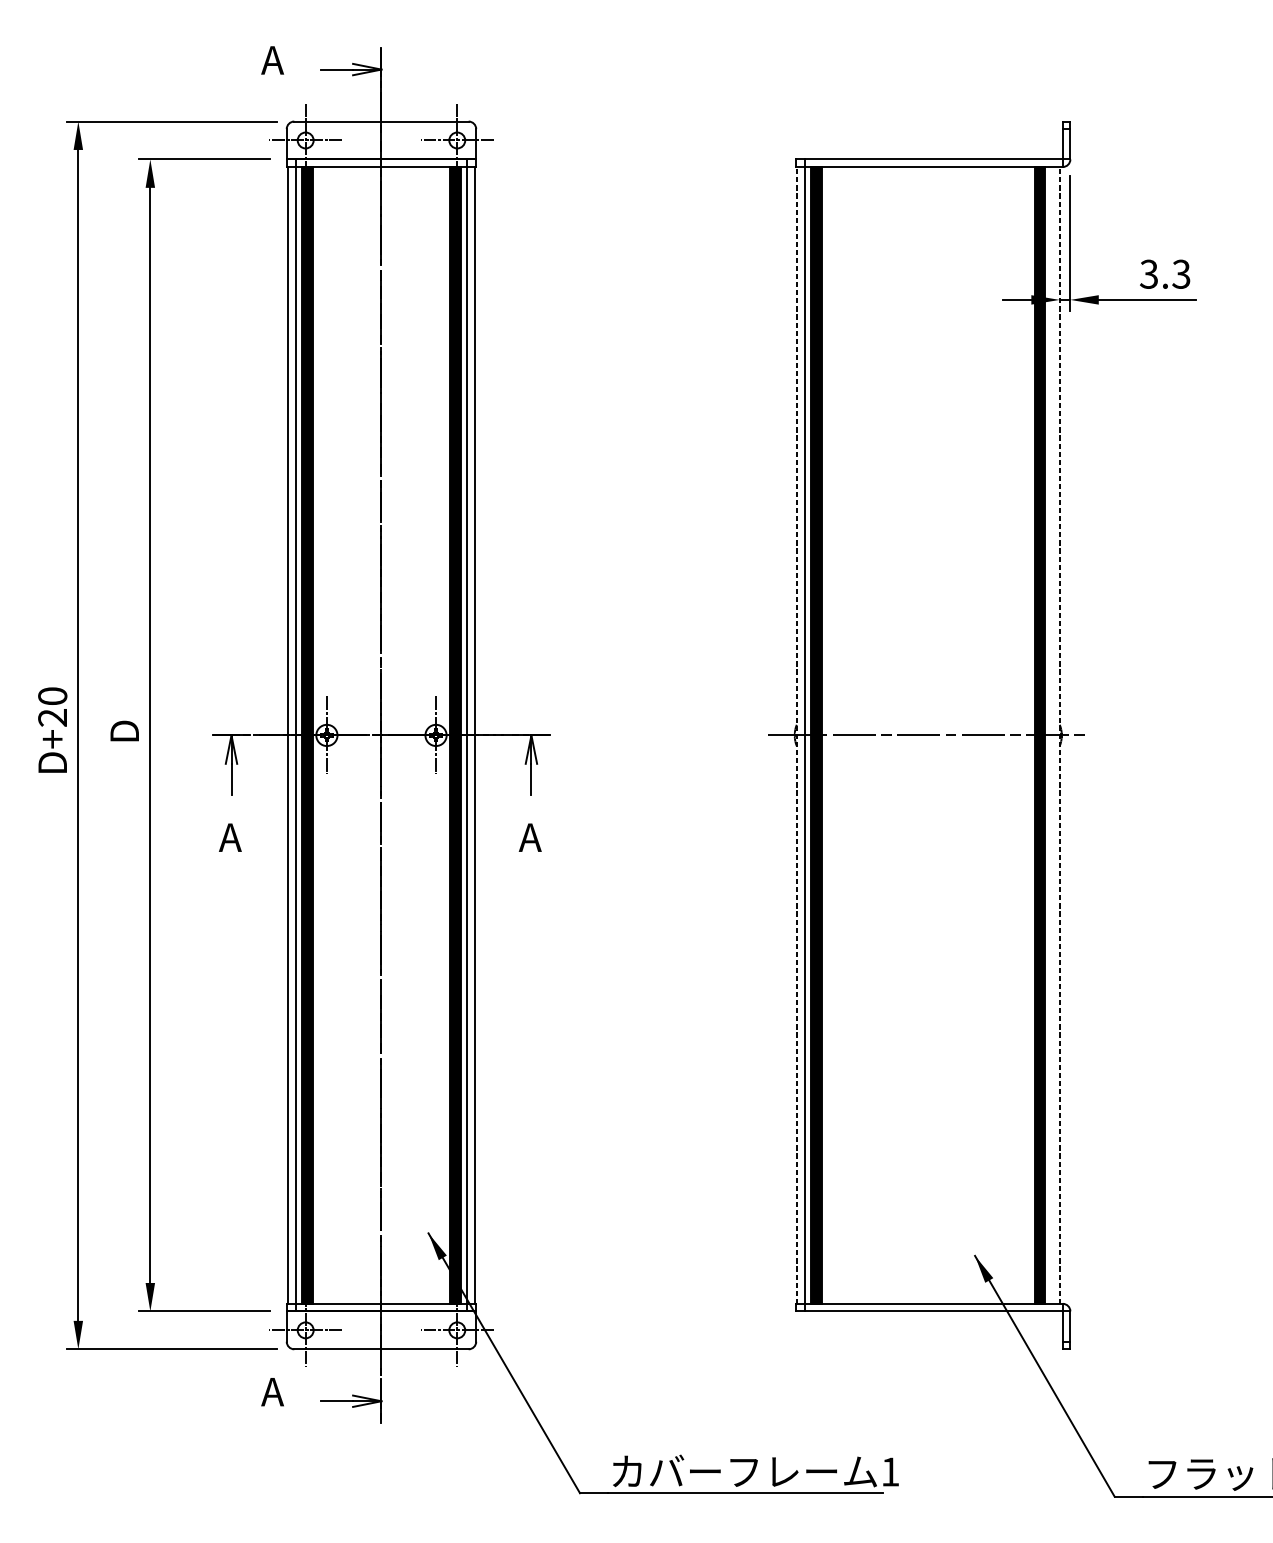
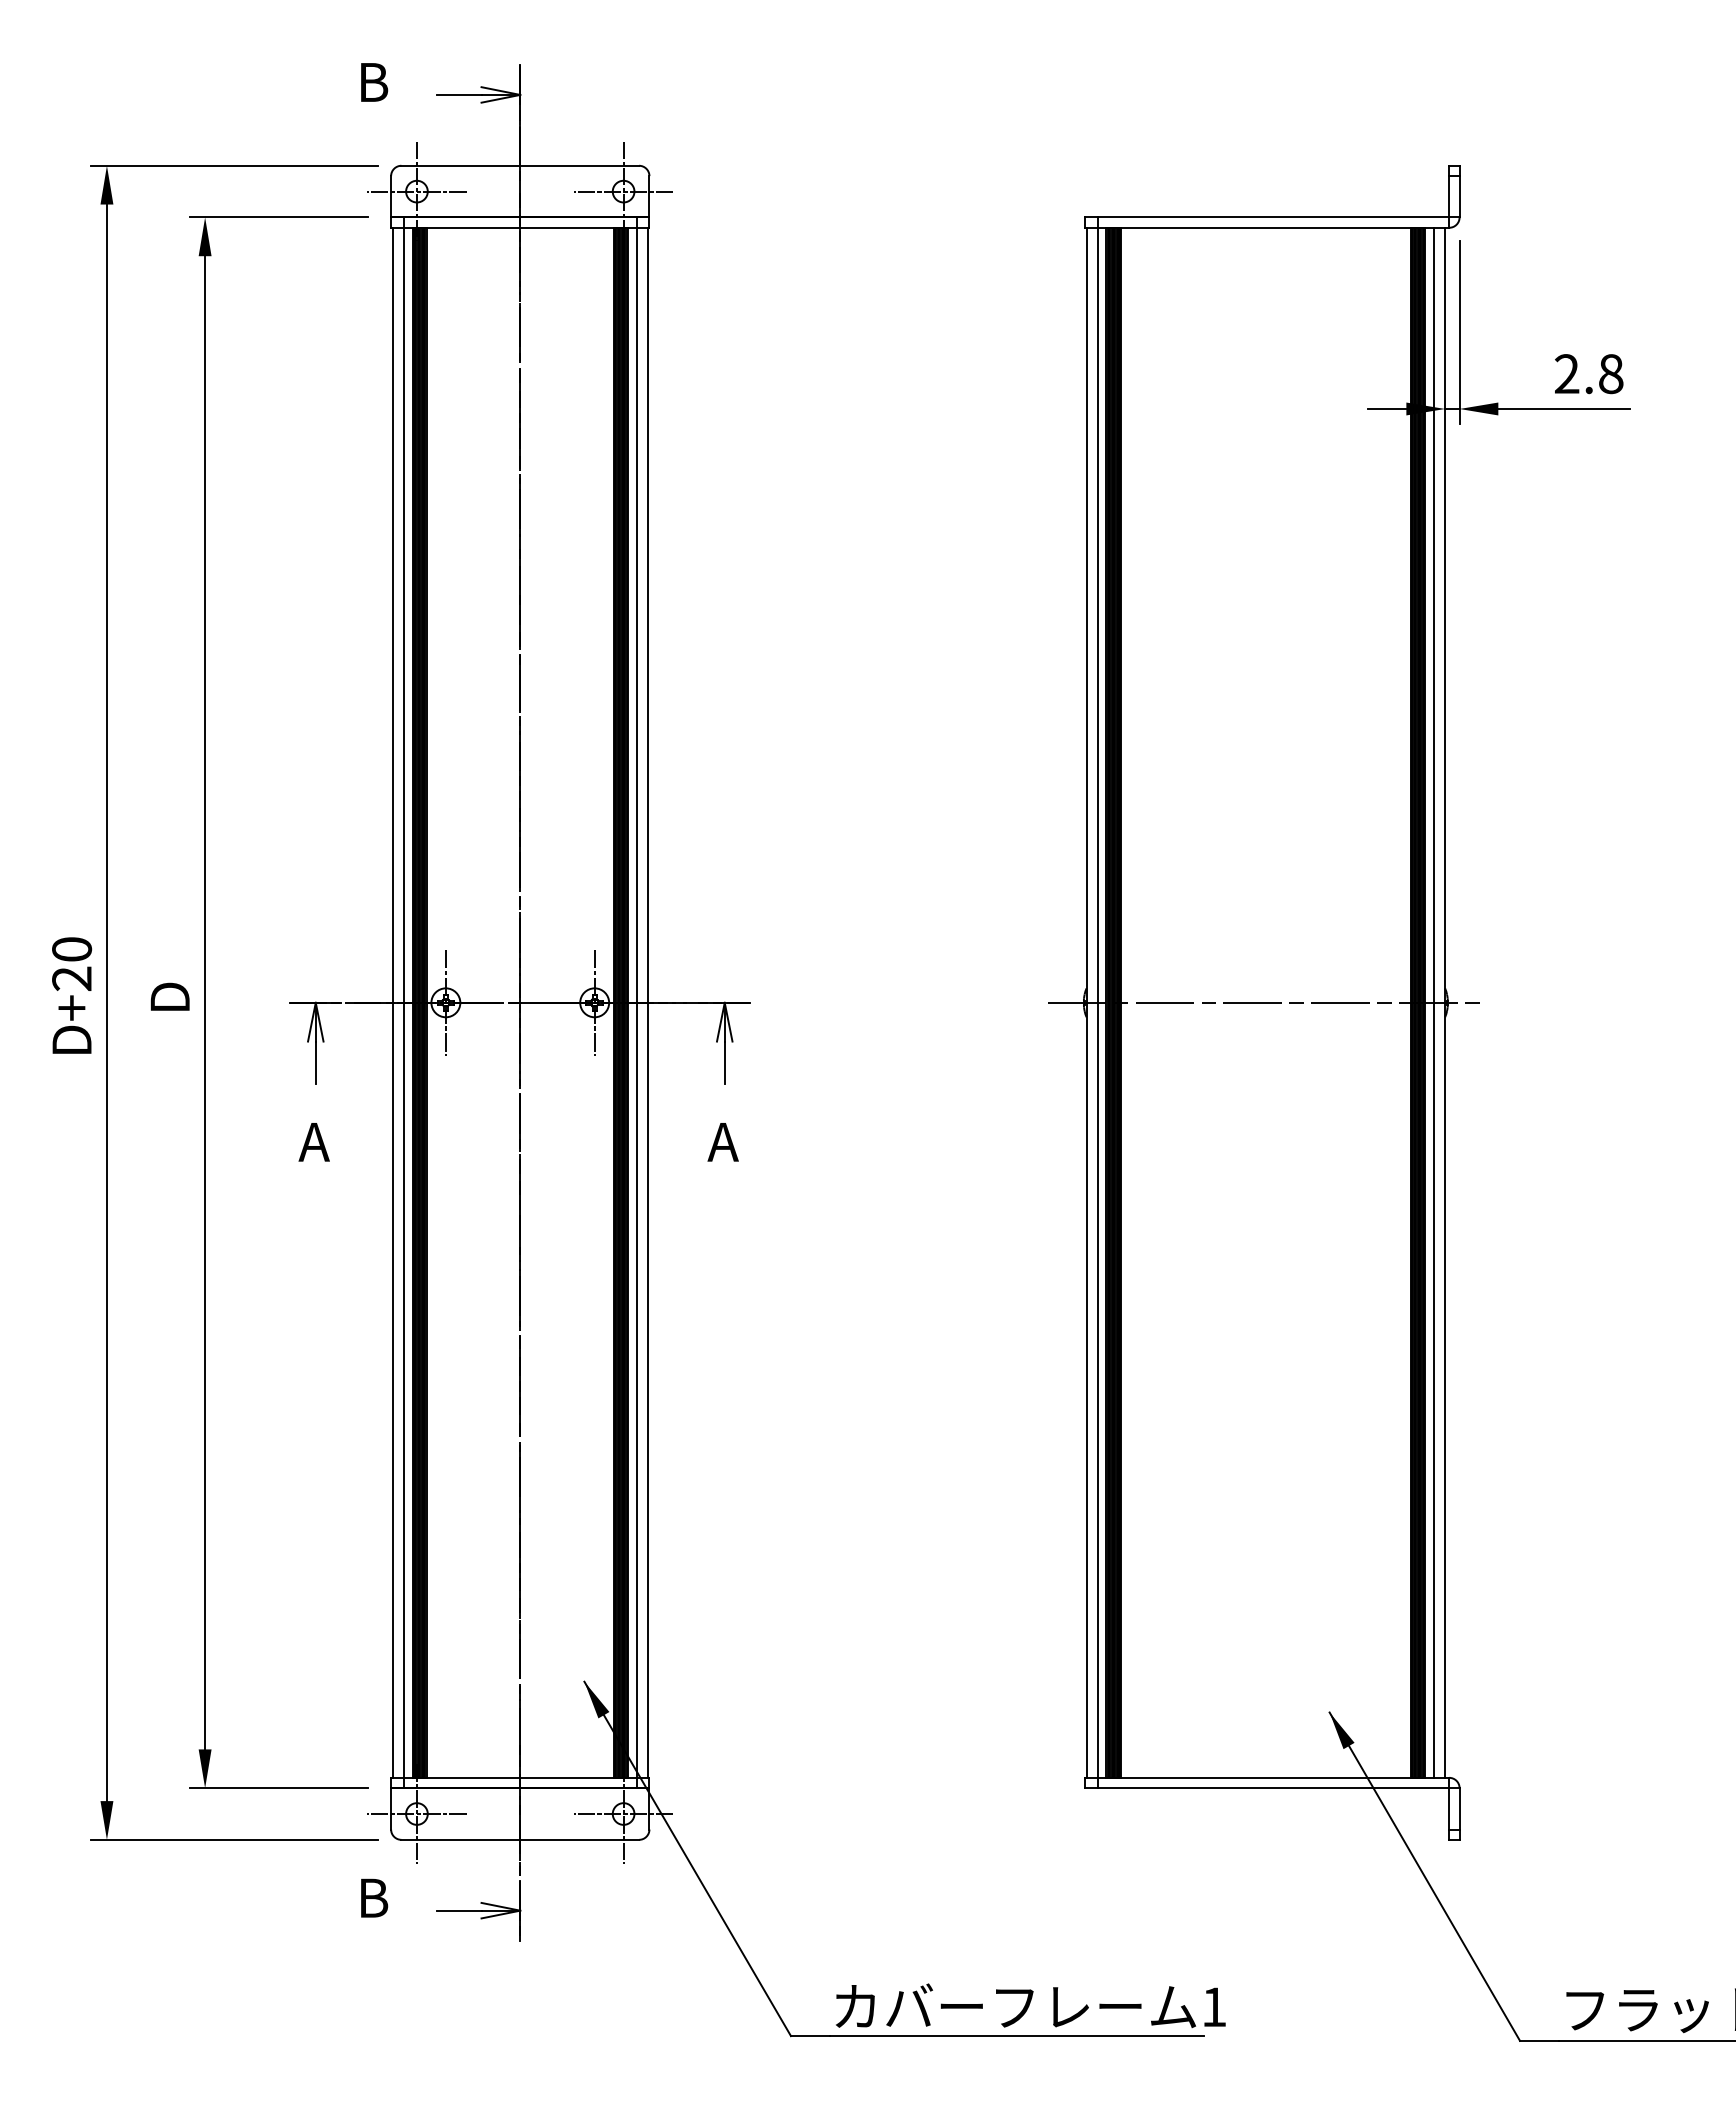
text: (273, 60) -> (372, 82), A -> B
text: (1164, 274) -> (1588, 374), 3.3 -> 2.8
line: (796, 735) -> (1086, 1002), dashed -> solid
line: (1051, 735) -> (1433, 1002), added
line: (1060, 735) -> (1445, 1002), dashed -> solid
text: (273, 1391) -> (372, 1897), A -> B

